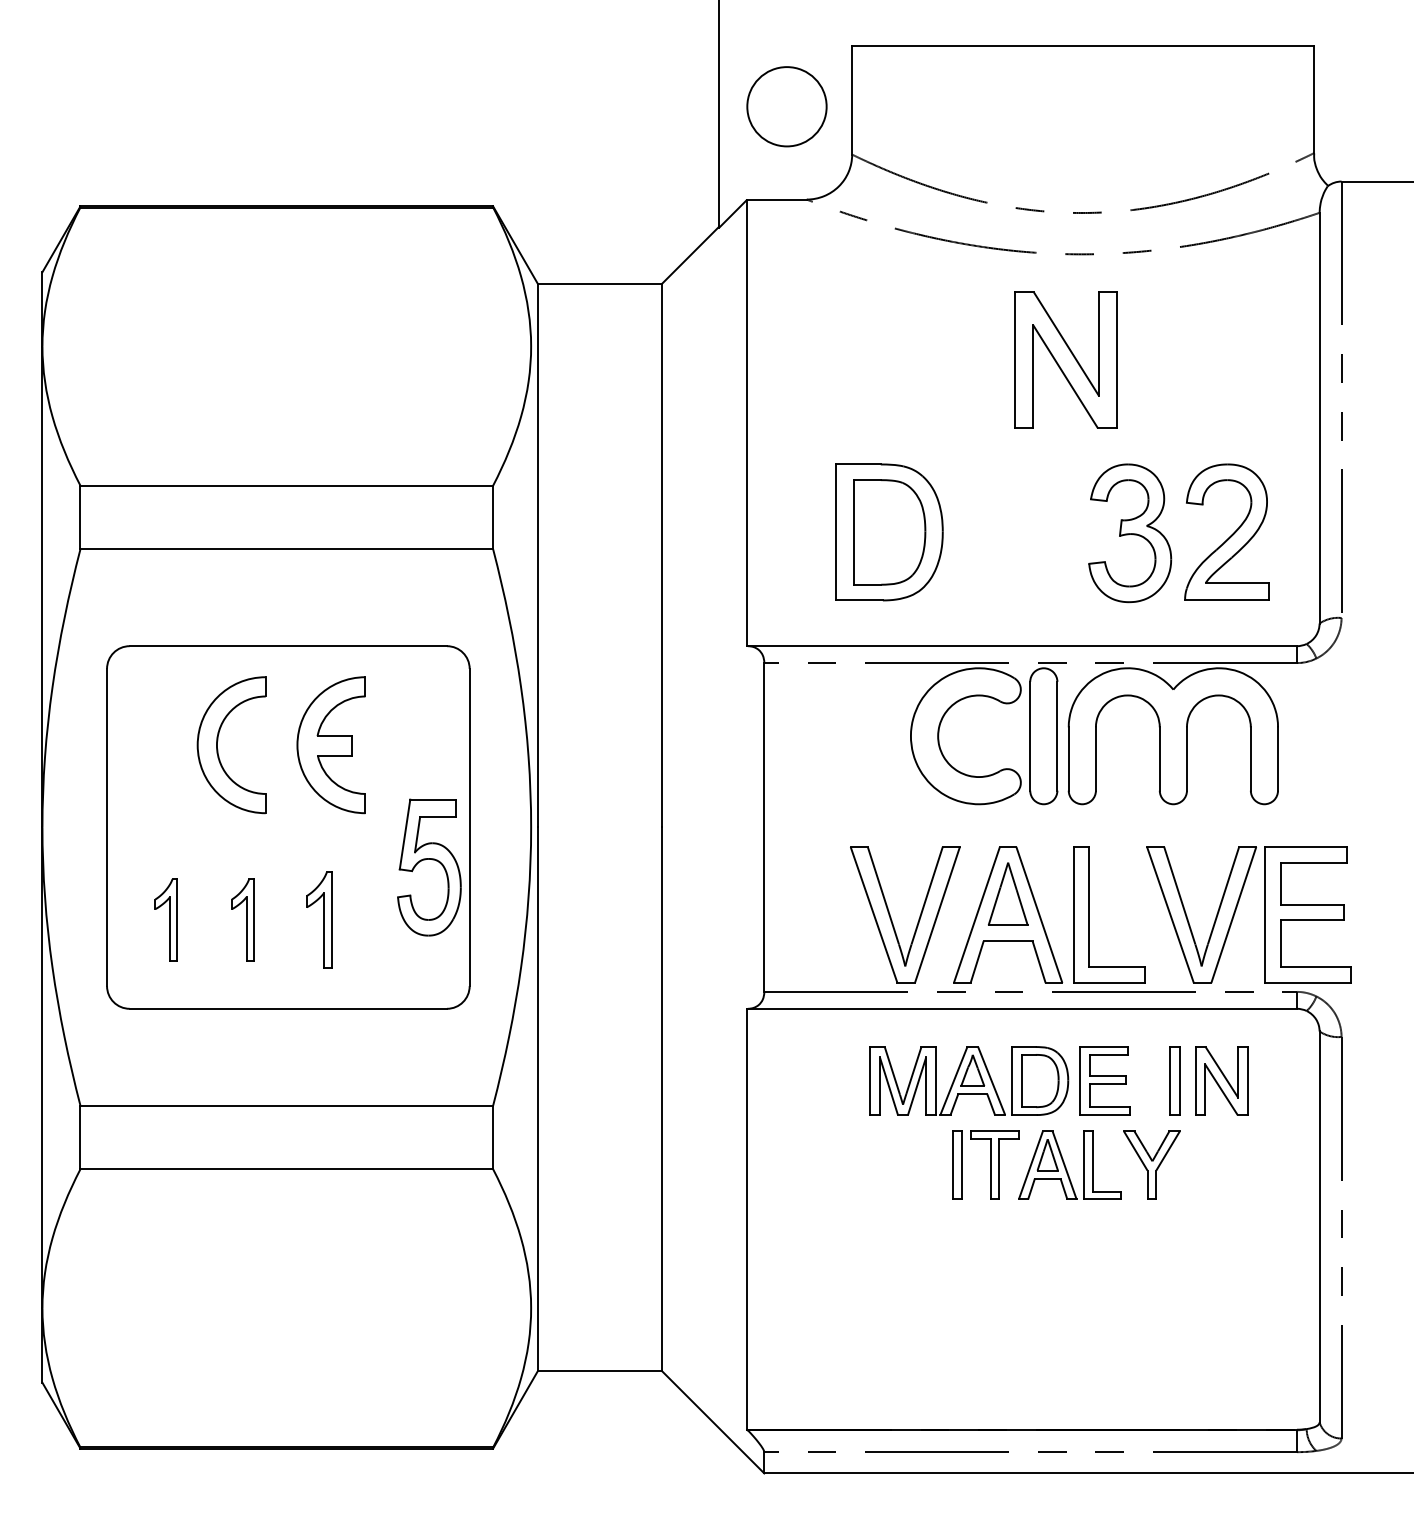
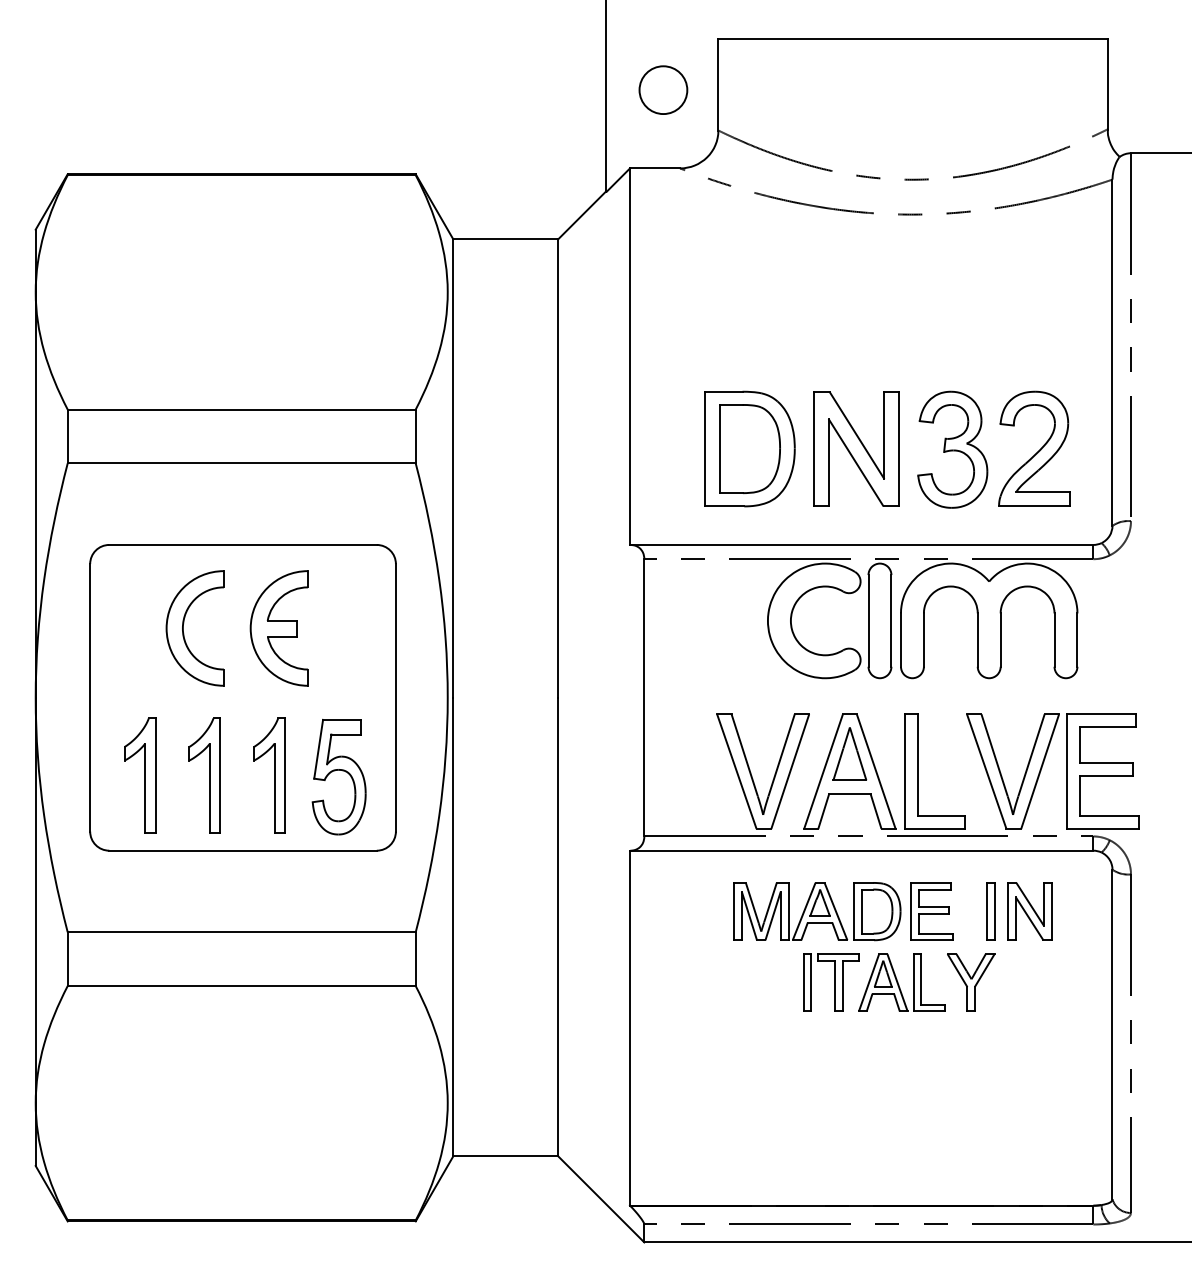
circle: (786, 106) -> (663, 89), size x0.71
part: (1065, 359) -> (856, 448), moved
part: (432, 860) -> (341, 771), moved
part: (166, 919) -> (140, 775), size x1.67
part: (242, 919) -> (204, 775), size x1.67
part: (319, 919) -> (269, 775), size x1.43

